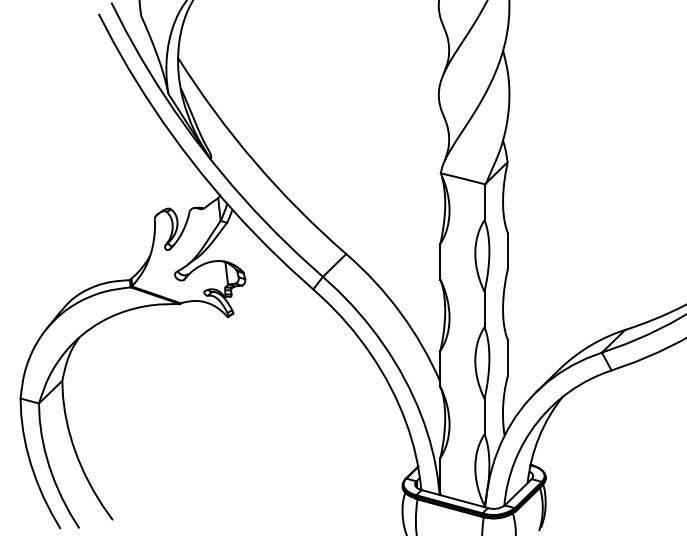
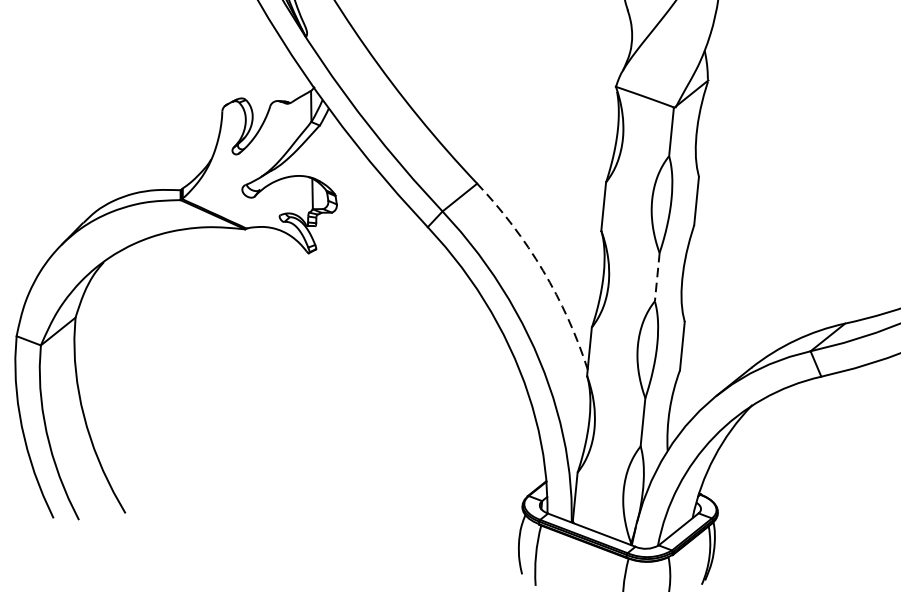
line: (484, 309) -> (657, 277), solid -> dashed
arc: (400, 312) -> (542, 270), solid -> dashed

